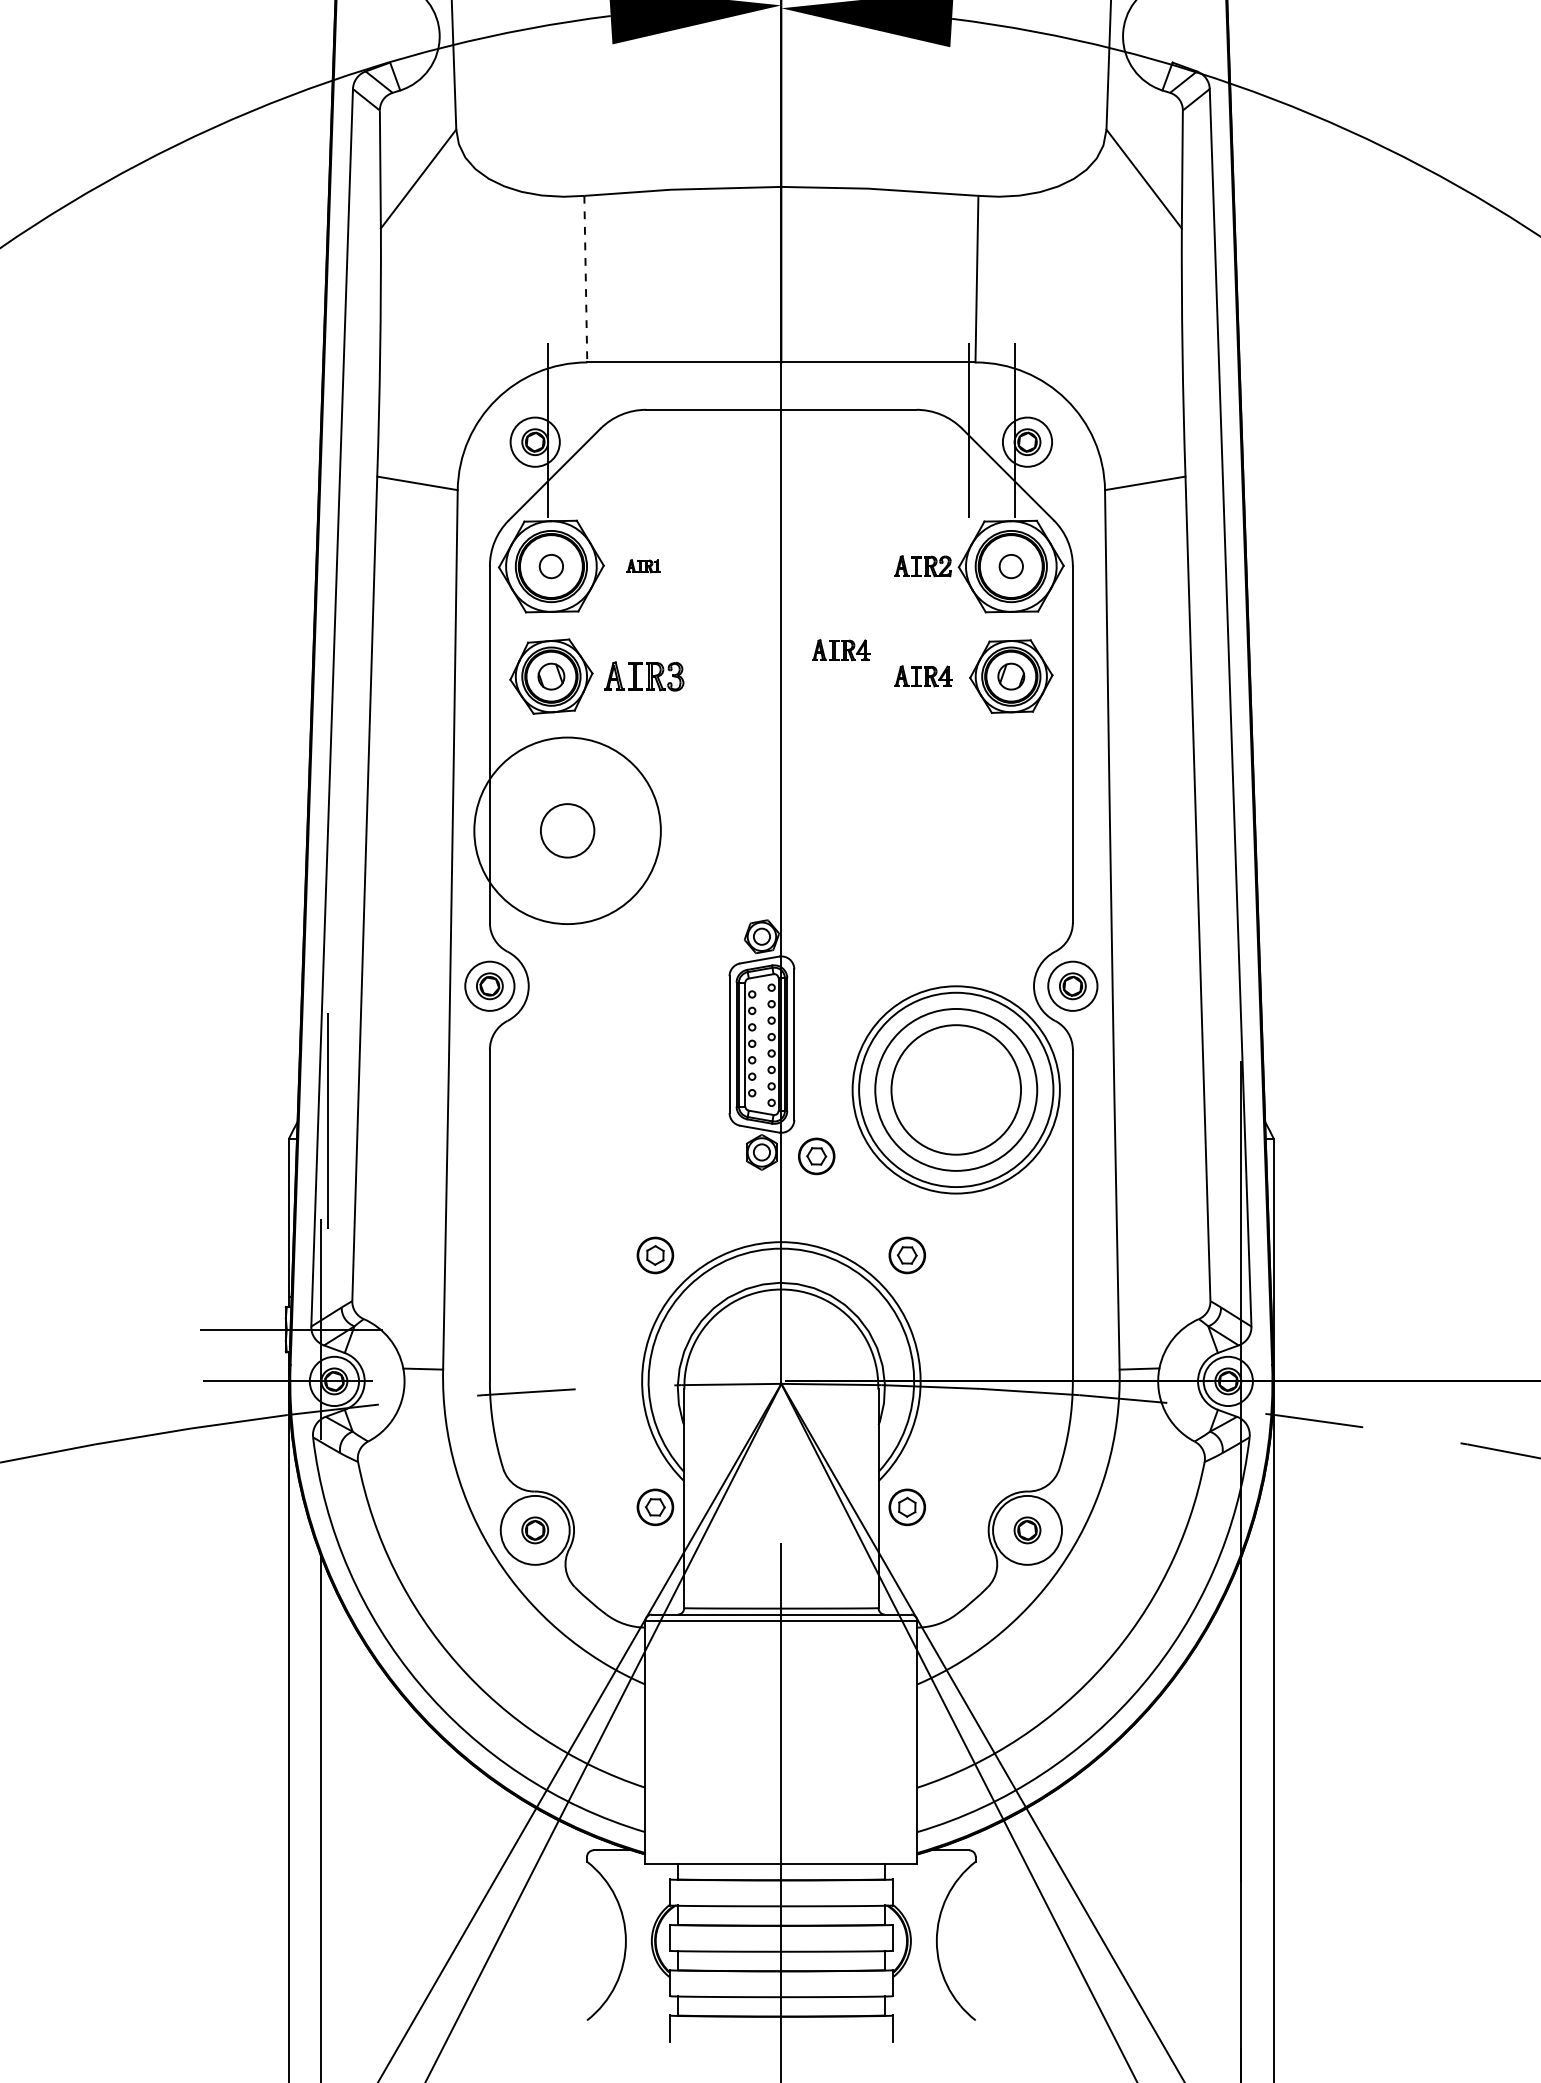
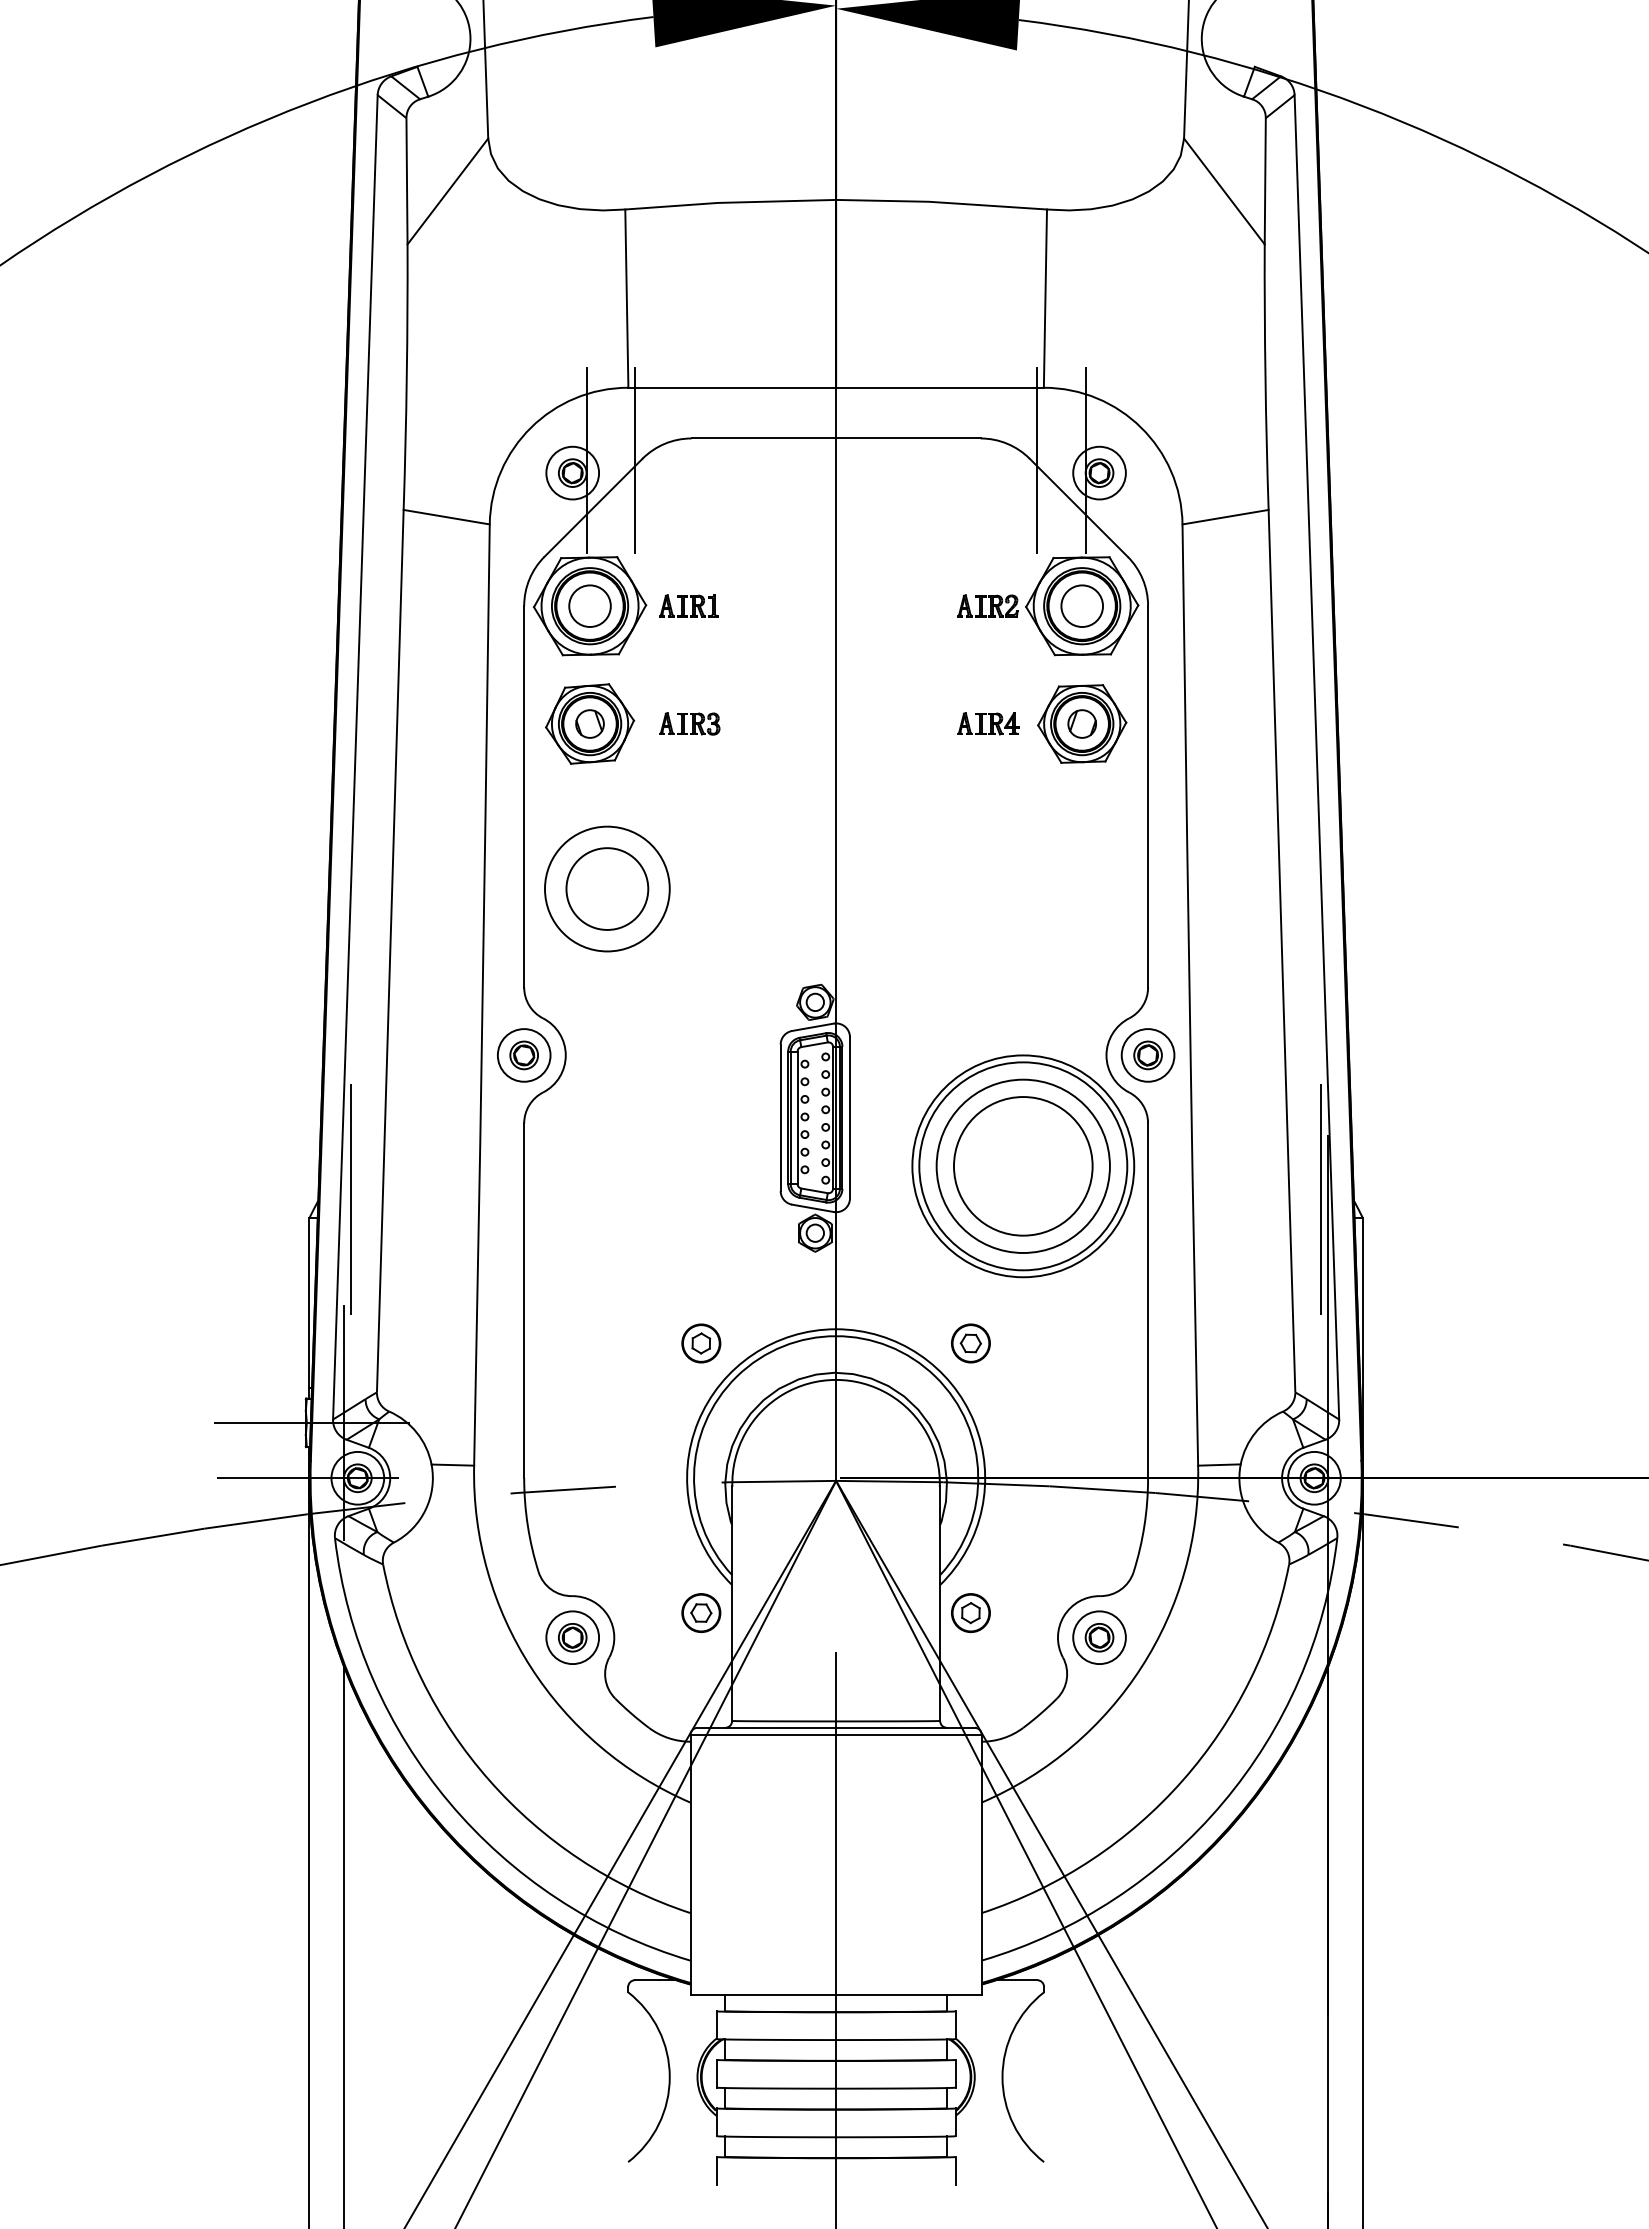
line: (585, 279) -> (626, 299), dashed -> solid
line: (593, 430) -> (635, 460), added
part: (643, 565) -> (688, 605), size x1.67
circle: (550, 566) -> (589, 606), size x1.67
circle: (1011, 566) -> (1082, 606), size x1.67
part: (841, 649) -> (900, 695), removed
part: (644, 676) -> (689, 723), size x0.71
circle: (566, 830) -> (606, 888), size x0.62
circle: (567, 830) -> (607, 888), size x1.43
line: (1234, 1119) -> (1321, 1198), added
part: (816, 1156) -> (873, 1237), removed
circle: (535, 1530) -> (572, 1637), size x0.71
circle: (1027, 1530) -> (1099, 1637), size x0.71

